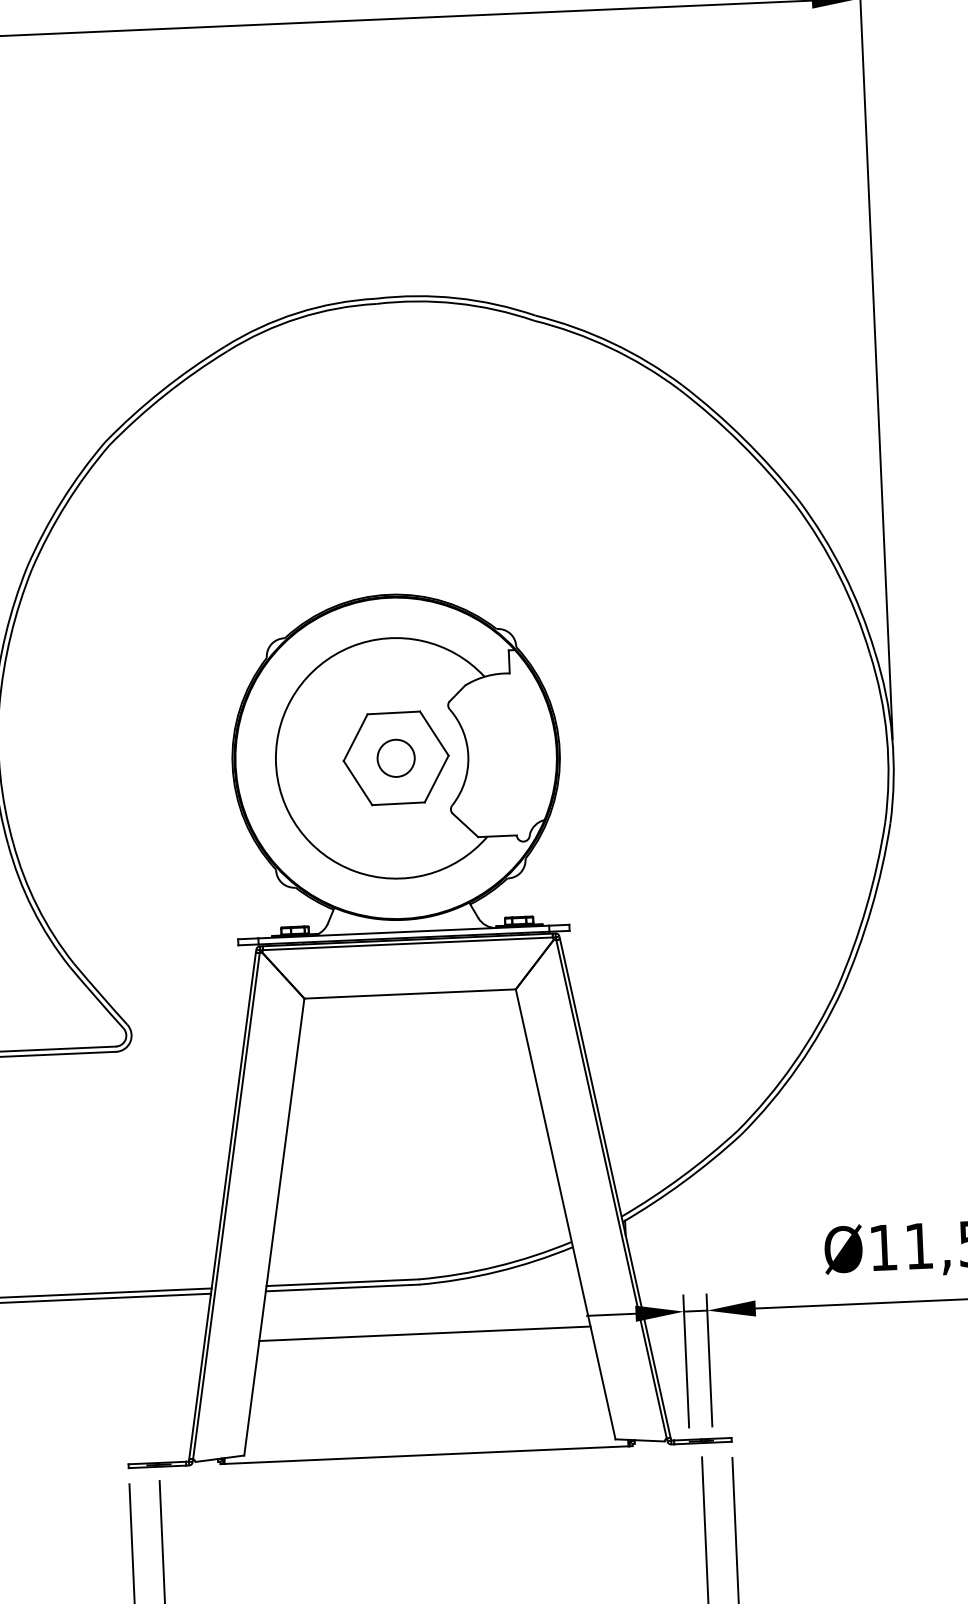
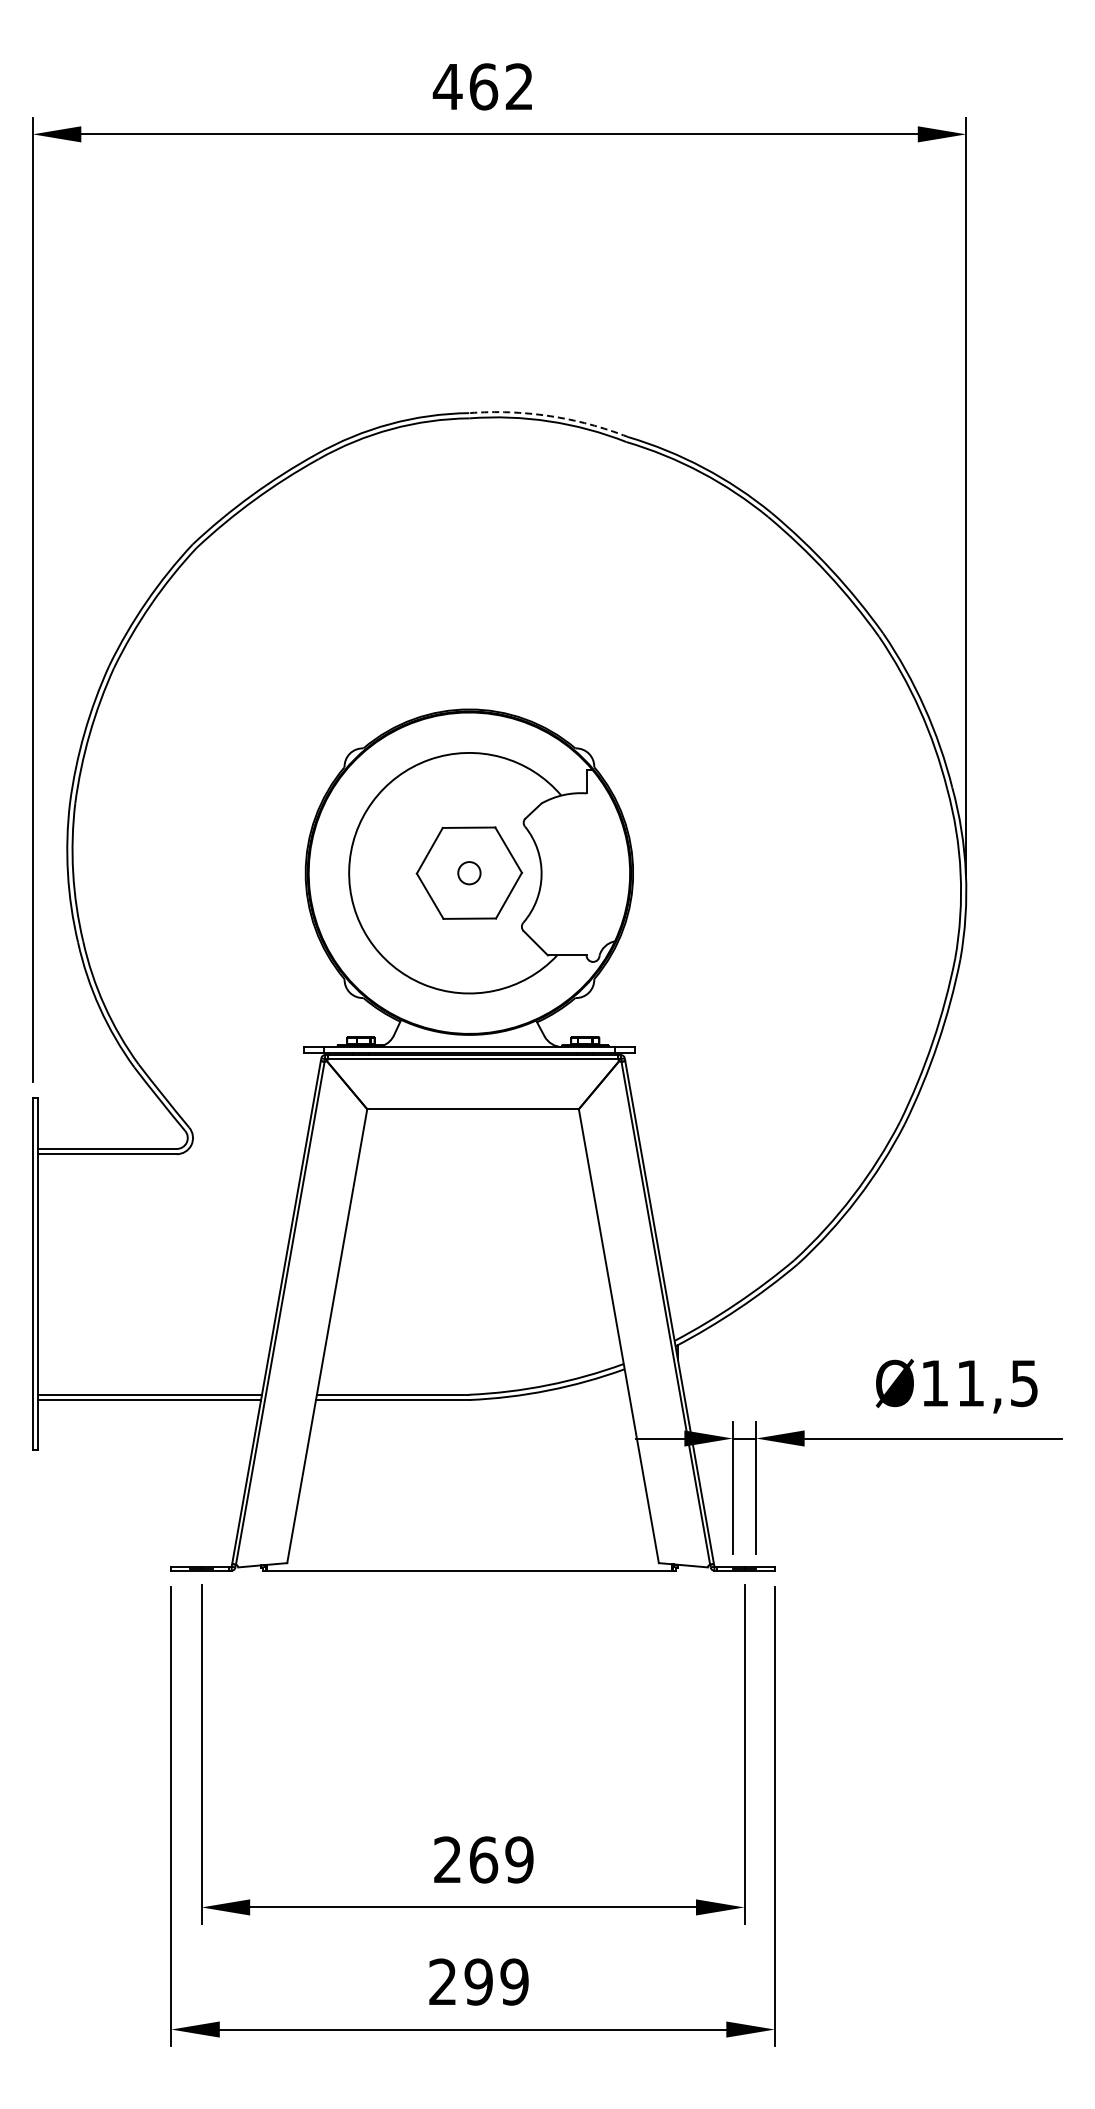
arc: (456, 298) -> (549, 416), solid -> dashed
circle: (396, 757) -> (469, 872), size x0.6
line: (424, 1333) -> (472, 1449), removed

